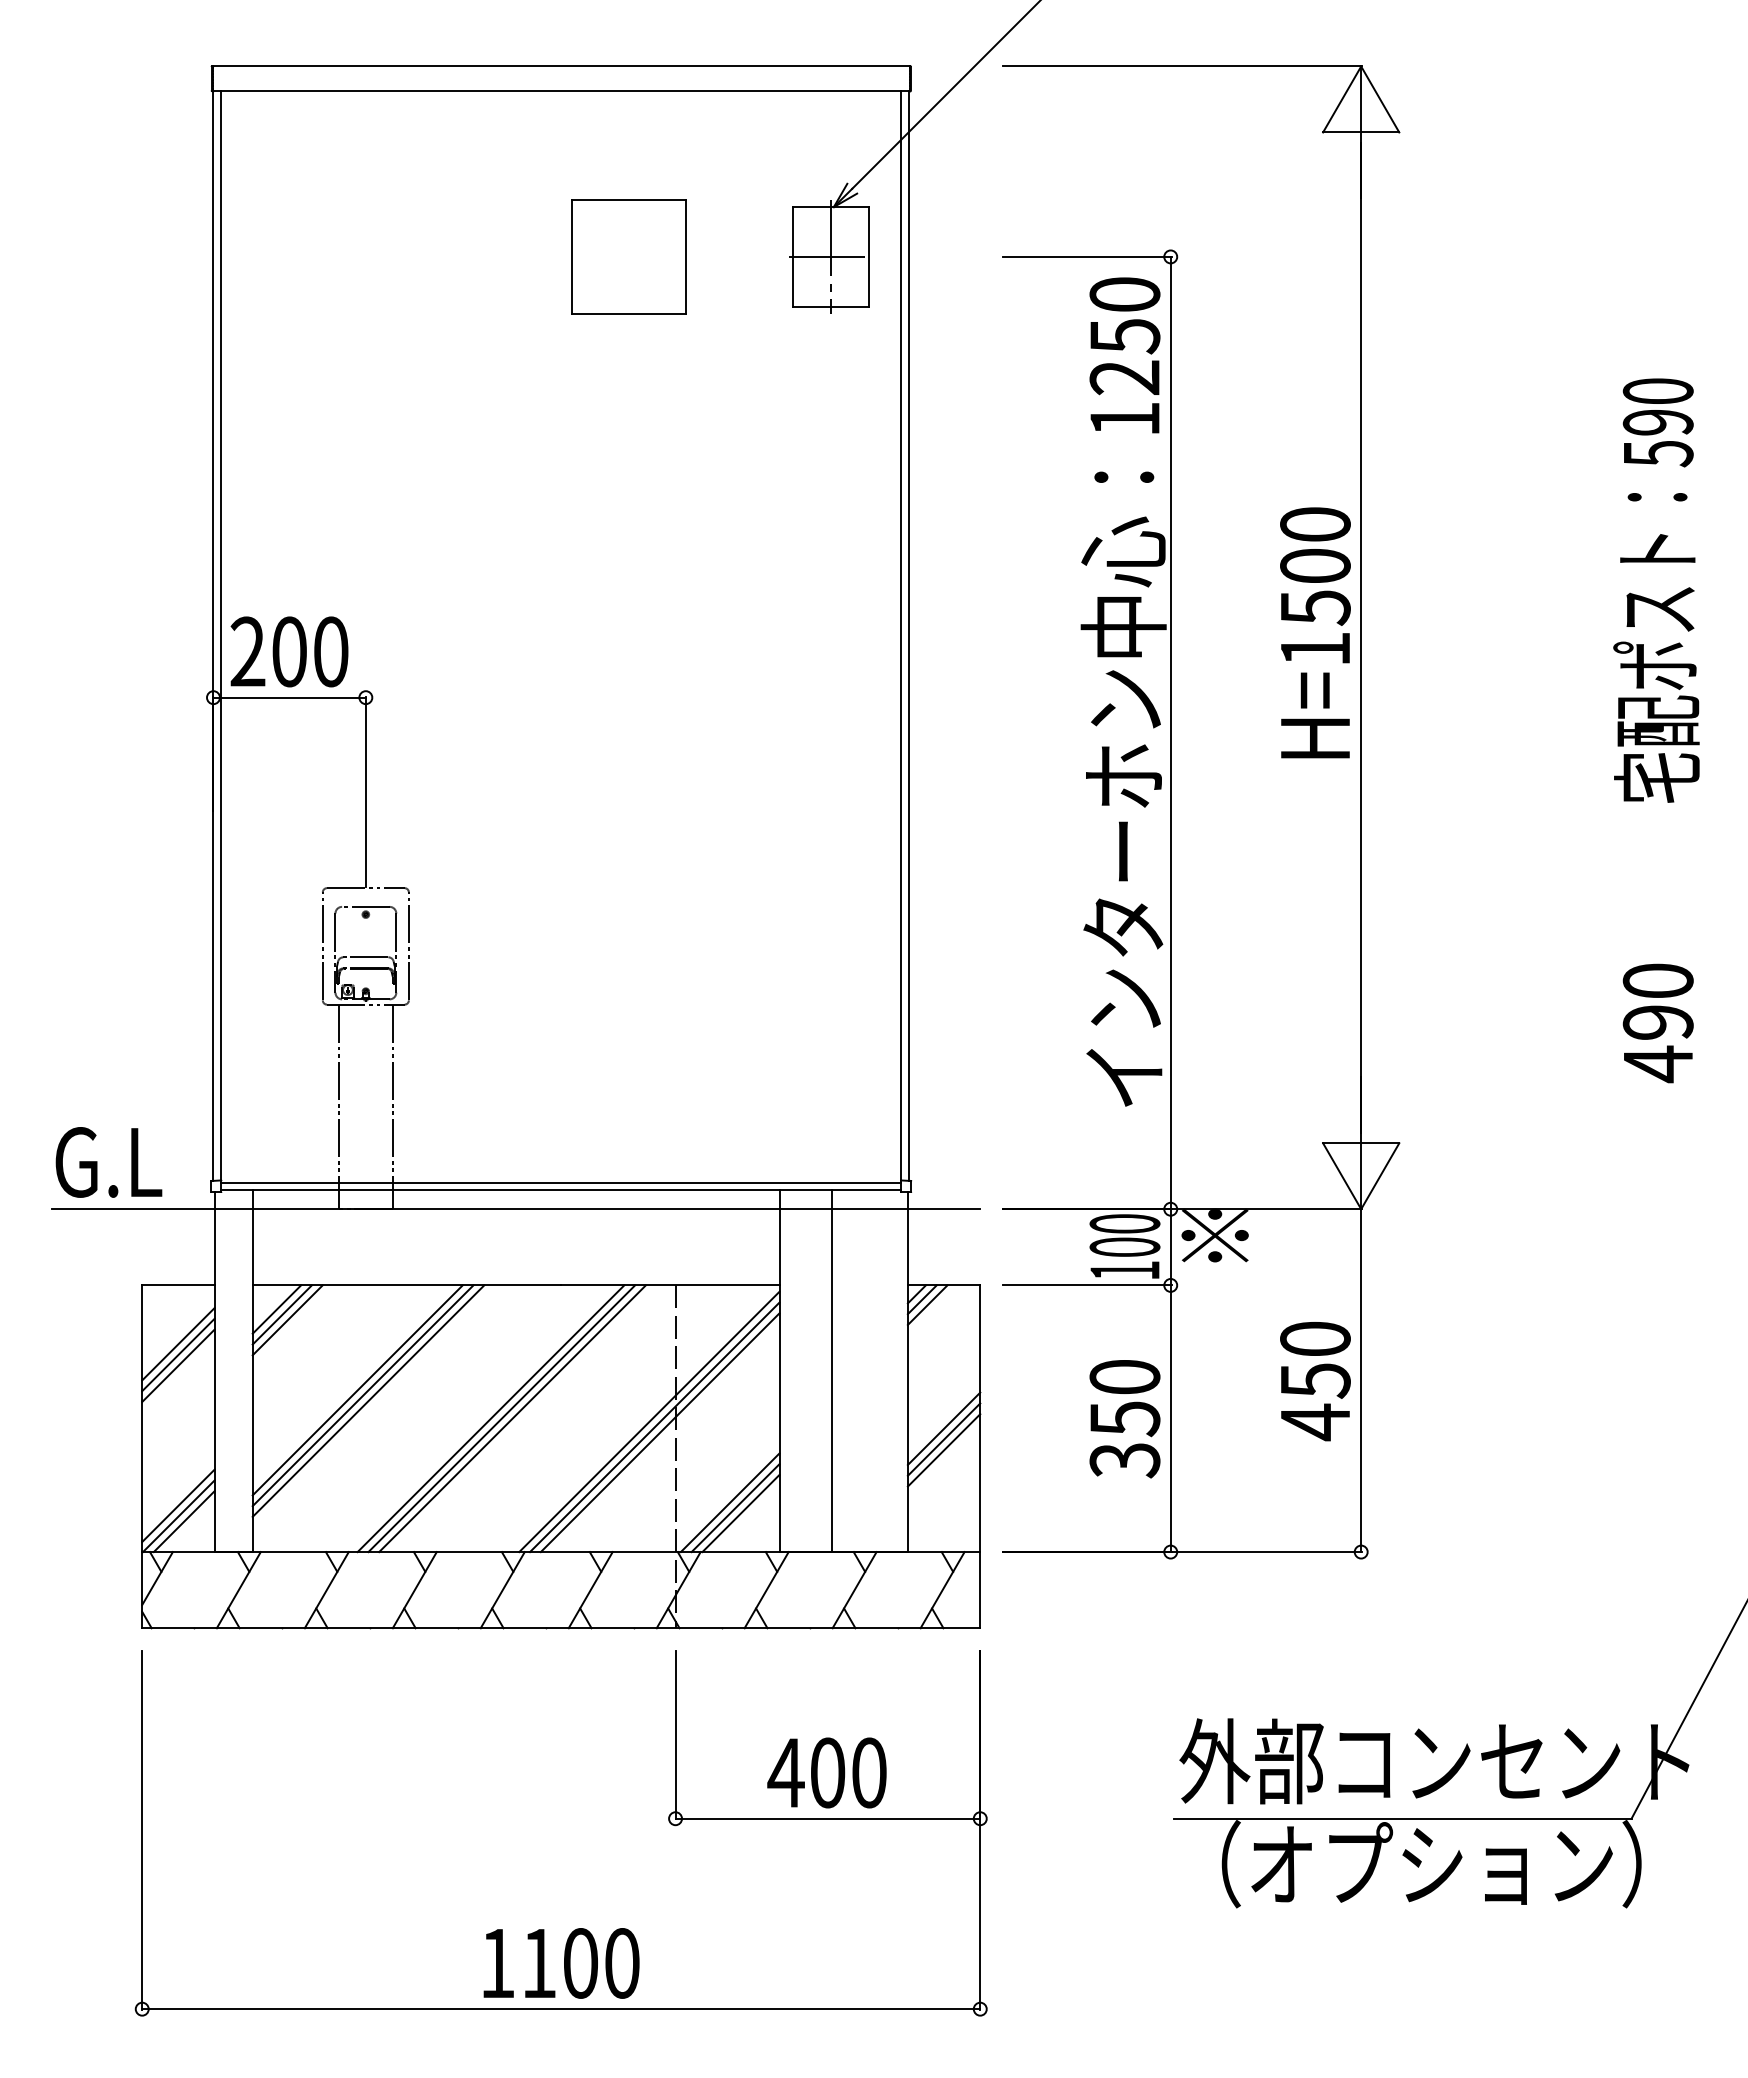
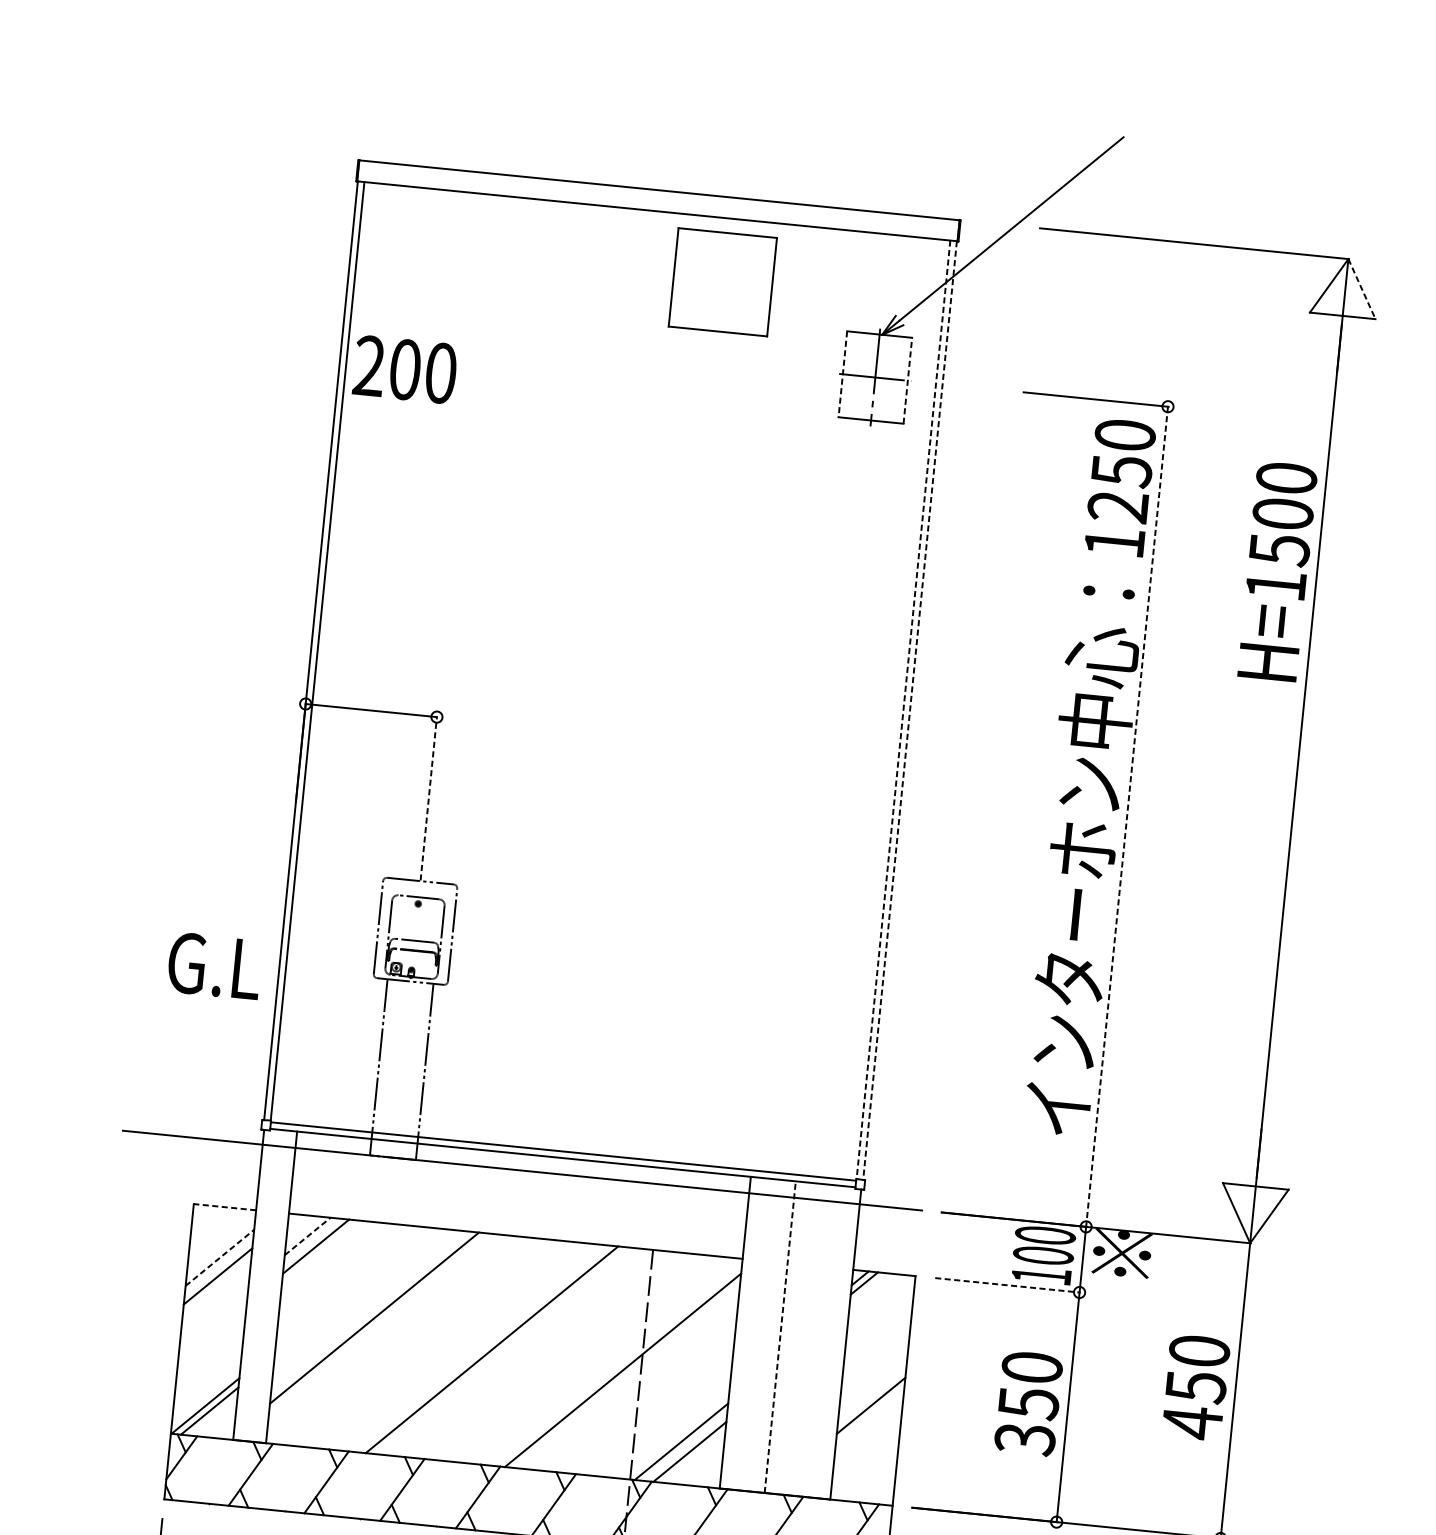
line: (1380, 99) -> (1362, 289), solid -> dashed
part: (628, 256) -> (722, 281), moved
line: (793, 256) -> (843, 373), solid -> dashed
line: (868, 256) -> (907, 380), solid -> dashed
text: (1315, 632) -> (1277, 571), moved
line: (901, 635) -> (903, 709), solid -> dashed
line: (909, 636) -> (910, 711), solid -> dashed
text: (289, 651) -> (405, 369), moved
line: (1170, 733) -> (1126, 817), solid -> dashed
line: (365, 791) -> (428, 797), solid -> dashed
text: (108, 1162) -> (214, 966), moved
line: (177, 1285) -> (224, 1207), solid -> dashed
line: (1087, 1285) -> (1007, 1285), solid -> dashed
line: (927, 1304) -> (868, 1288), removed
line: (277, 1309) -> (308, 1236), solid -> dashed
line: (281, 1314) -> (311, 1241), removed
line: (178, 1343) -> (220, 1257), solid -> dashed
line: (178, 1354) -> (219, 1266), removed
line: (831, 1371) -> (780, 1337), solid -> dashed
line: (357, 1390) -> (370, 1313), removed
line: (368, 1400) -> (378, 1322), removed
line: (490, 1418) -> (482, 1348), removed
line: (512, 1418) -> (501, 1350), removed
line: (649, 1421) -> (618, 1364), removed
line: (943, 1428) -> (871, 1396), removed
line: (659, 1432) -> (626, 1375), removed
line: (943, 1450) -> (869, 1415), removed
line: (178, 1505) -> (206, 1396), removed
line: (735, 1508) -> (685, 1447), removed

